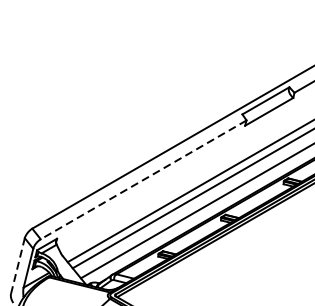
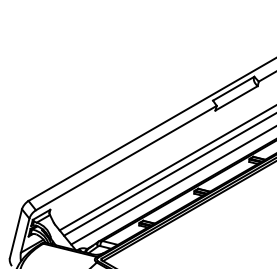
line: (142, 180) -> (125, 158), dashed -> solid
line: (18, 265) -> (16, 233), dashed -> solid

